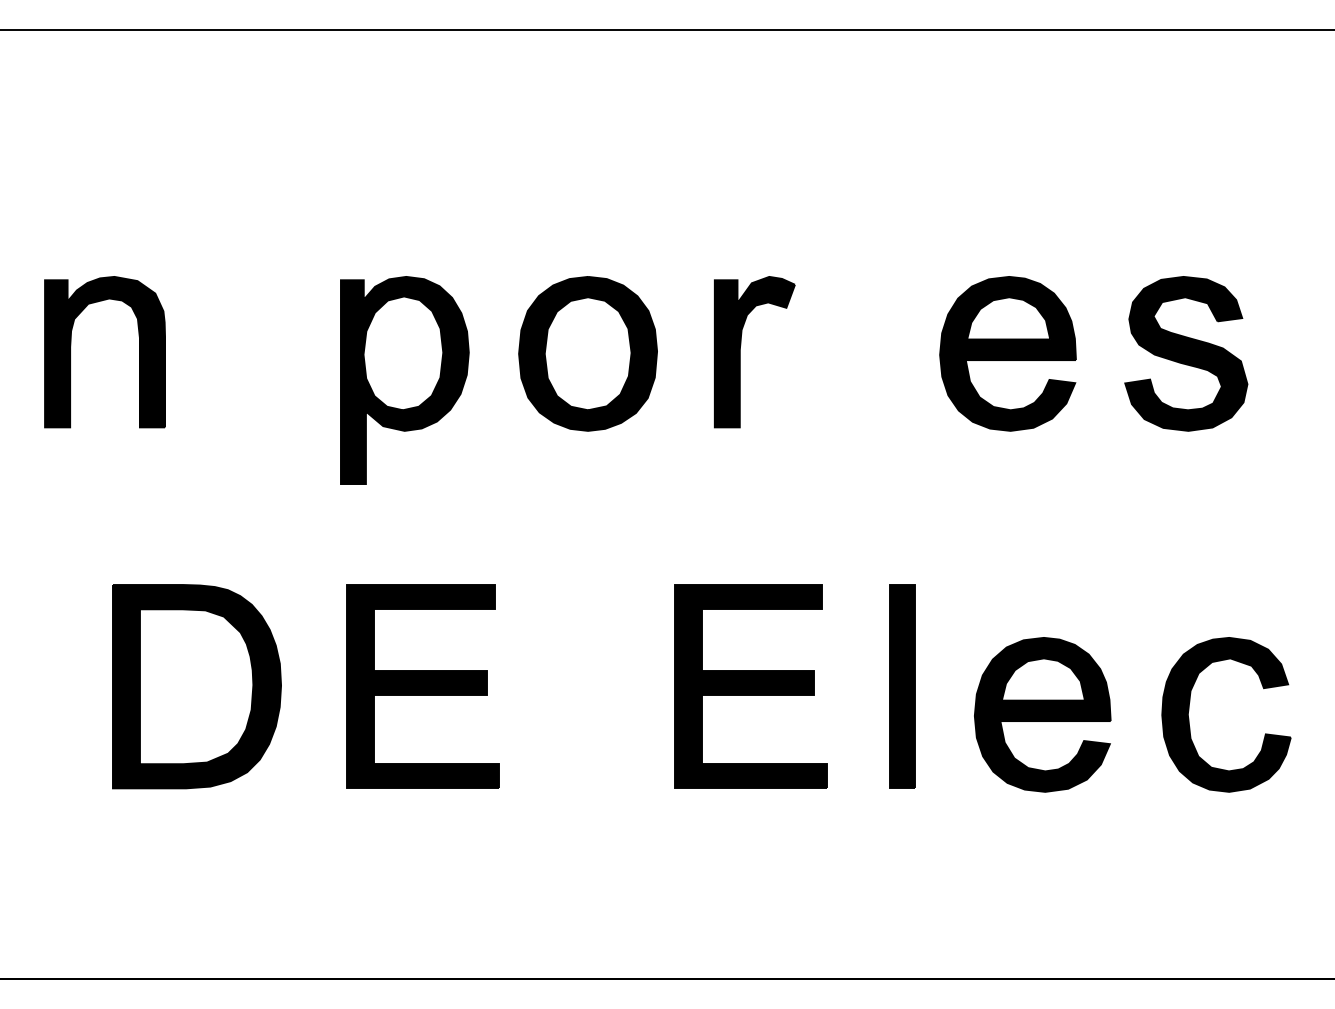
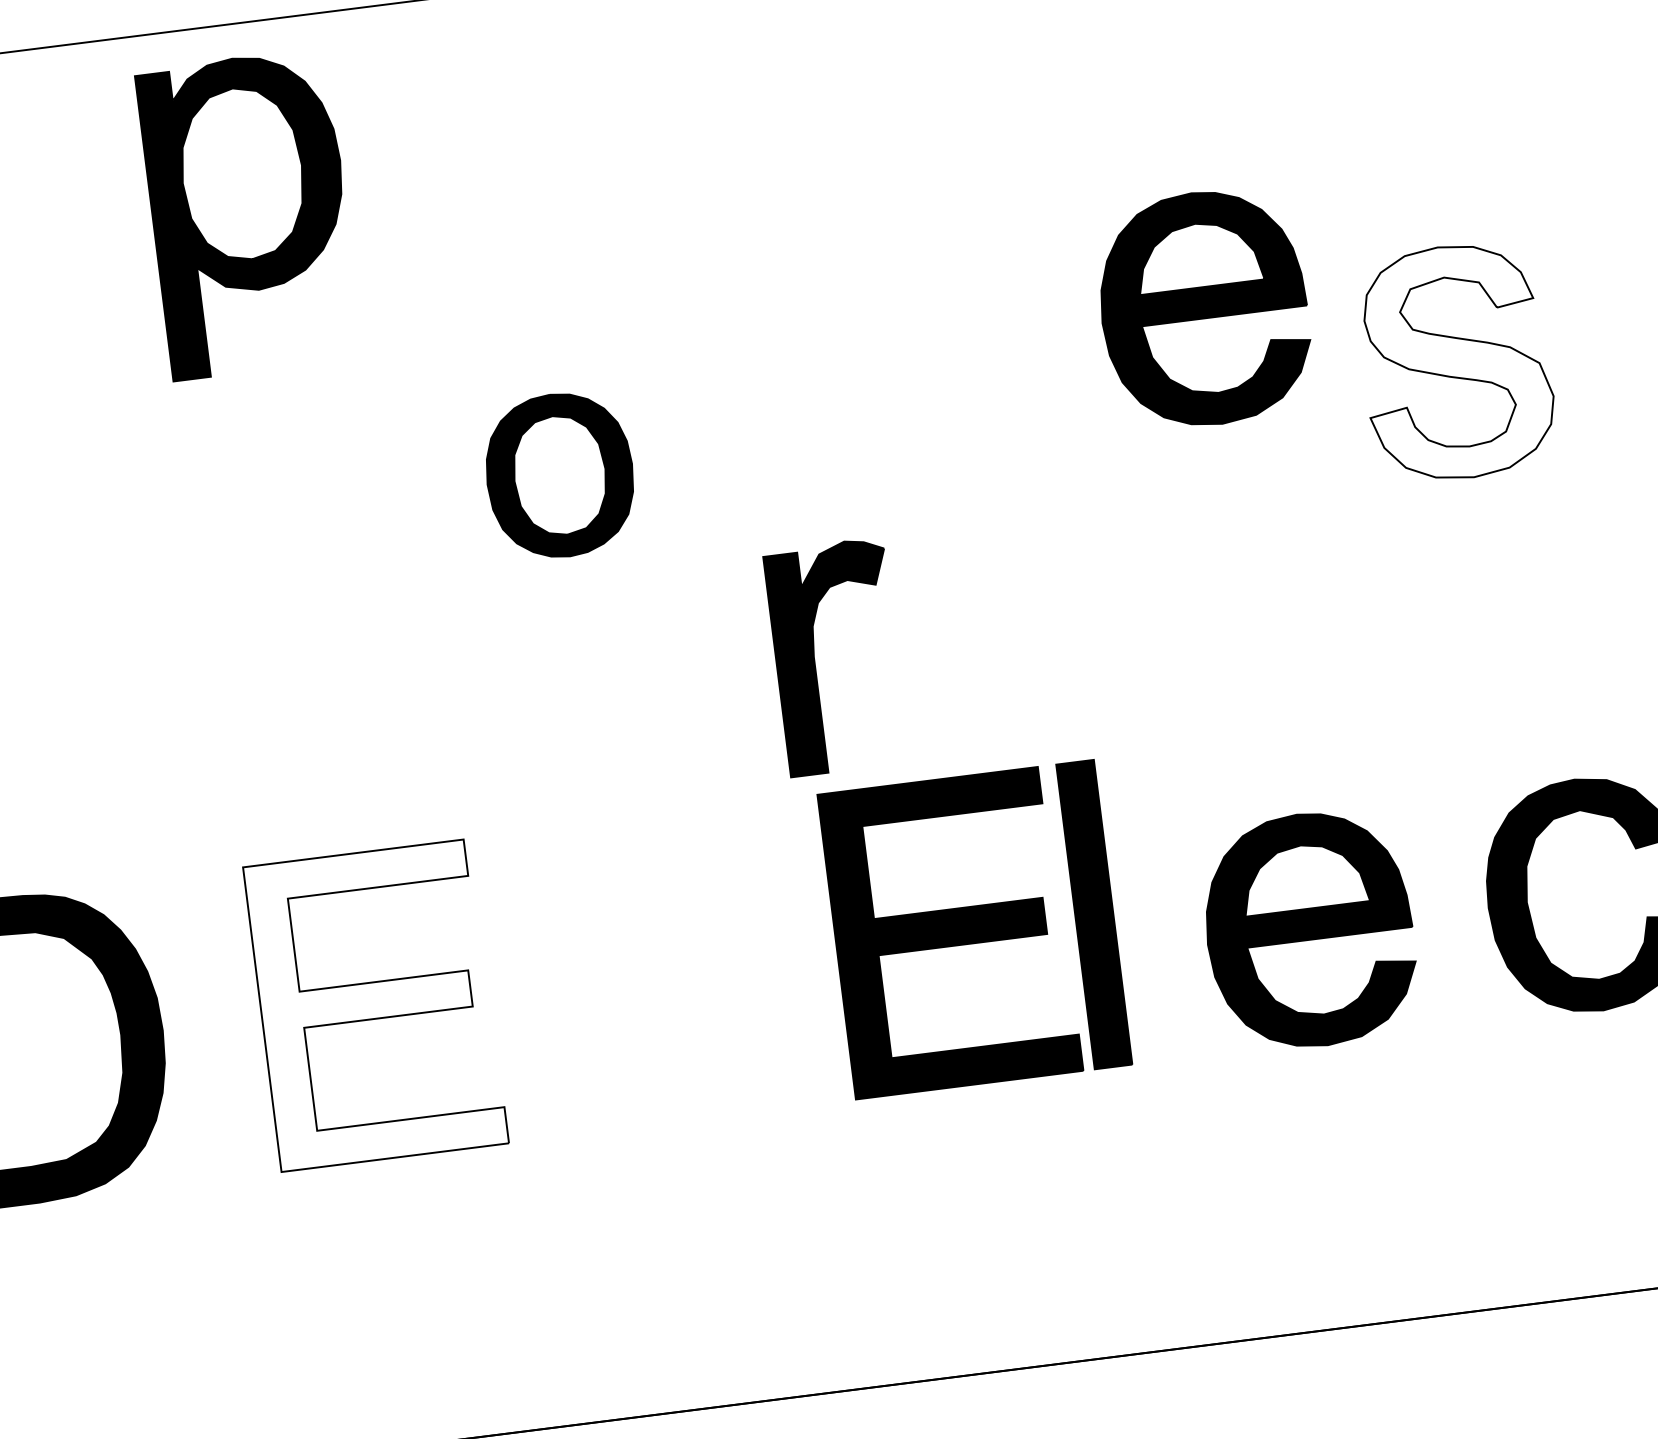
part: (740, 352) -> (815, 660), moved
part: (587, 353) -> (559, 475), size x0.7
part: (1007, 353) -> (1203, 308), moved
fill: (1186, 353) -> (1456, 361), removed
part: (404, 380) -> (249, 214), moved
fill: (423, 686) -> (376, 1005), removed
part: (750, 686) -> (950, 932), moved

